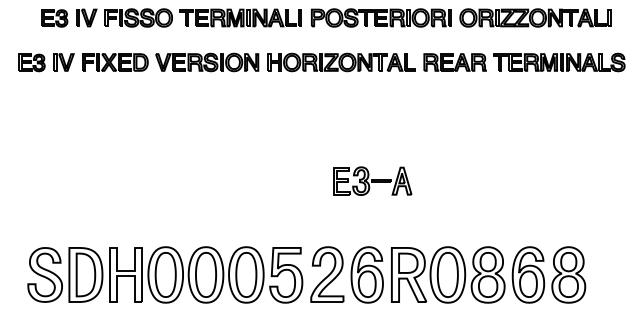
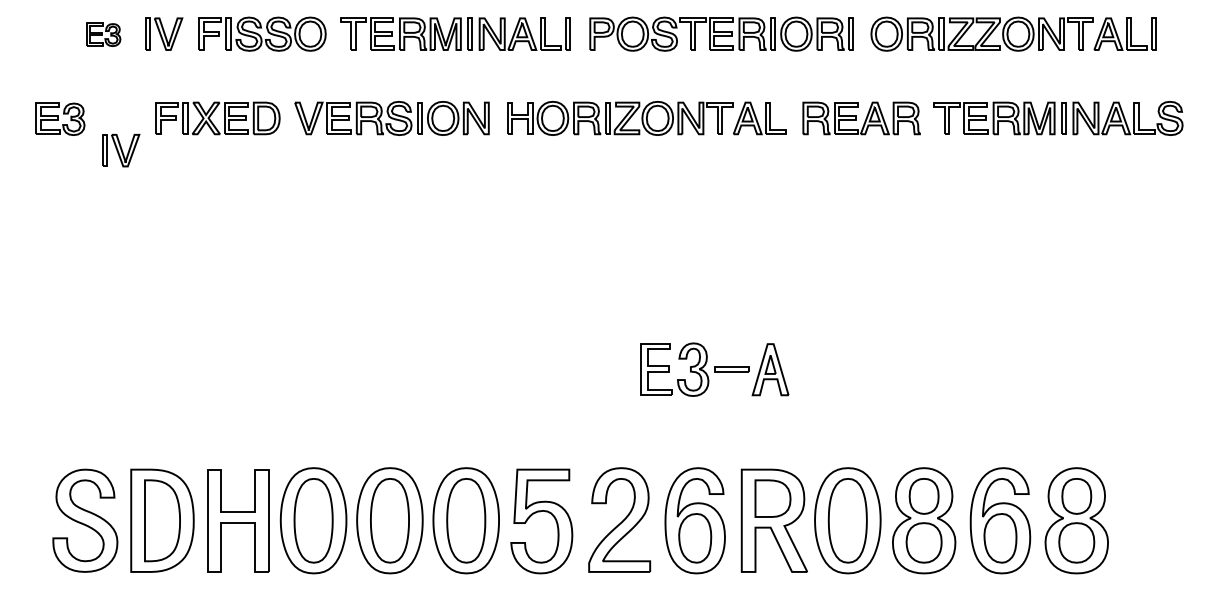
part: (54, 18) -> (102, 35), size x0.7
part: (63, 62) -> (120, 150), moved
part: (372, 180) -> (714, 368), moved

